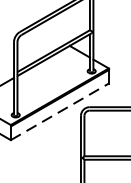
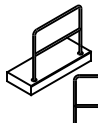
line: (60, 111) -> (61, 77), dashed -> solid

